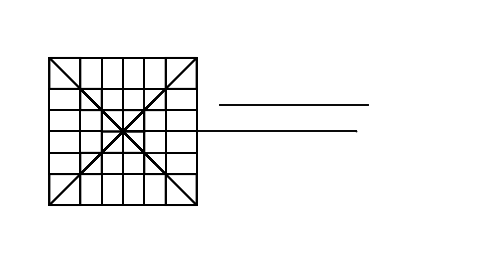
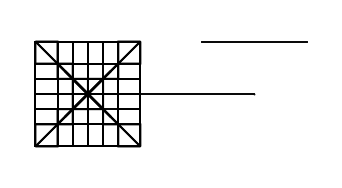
line: (293, 104) -> (253, 41), moved

